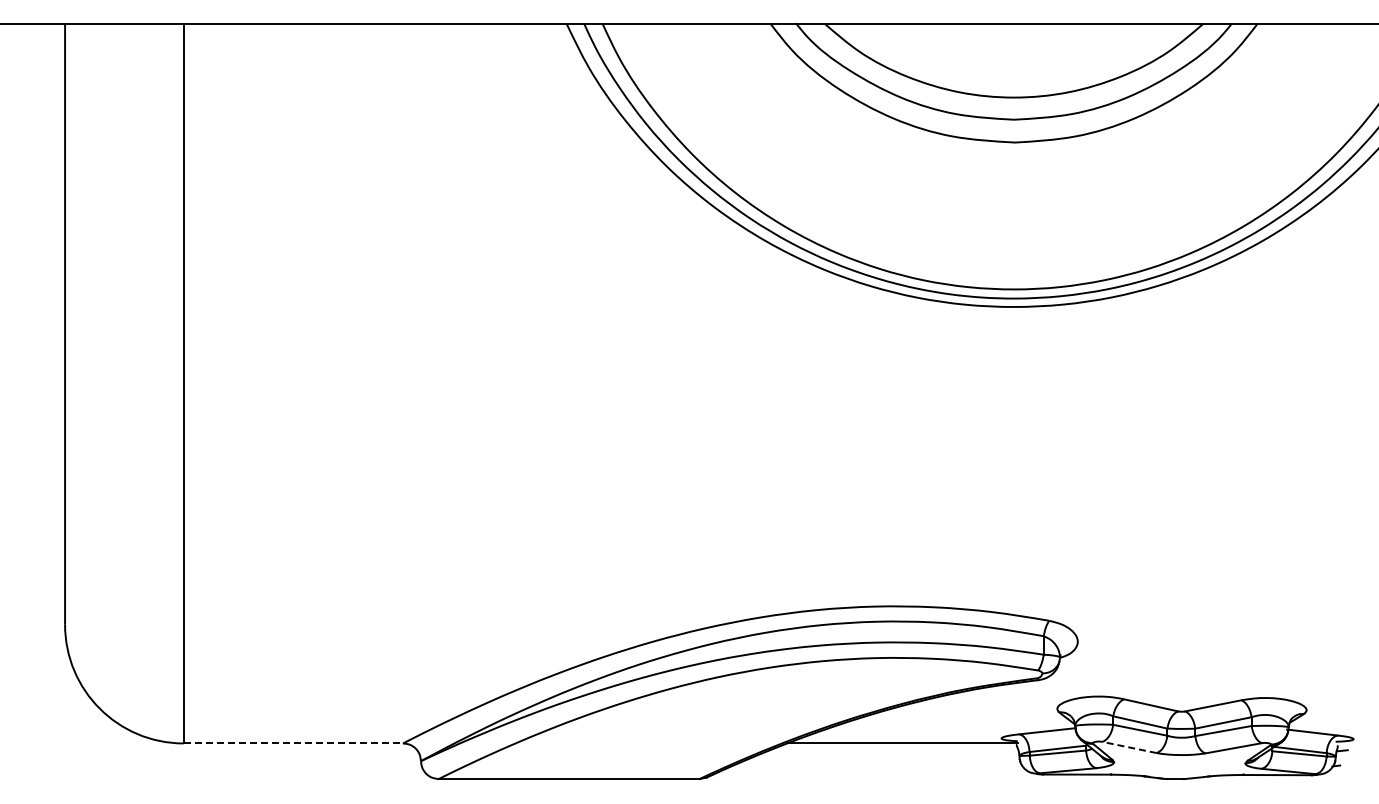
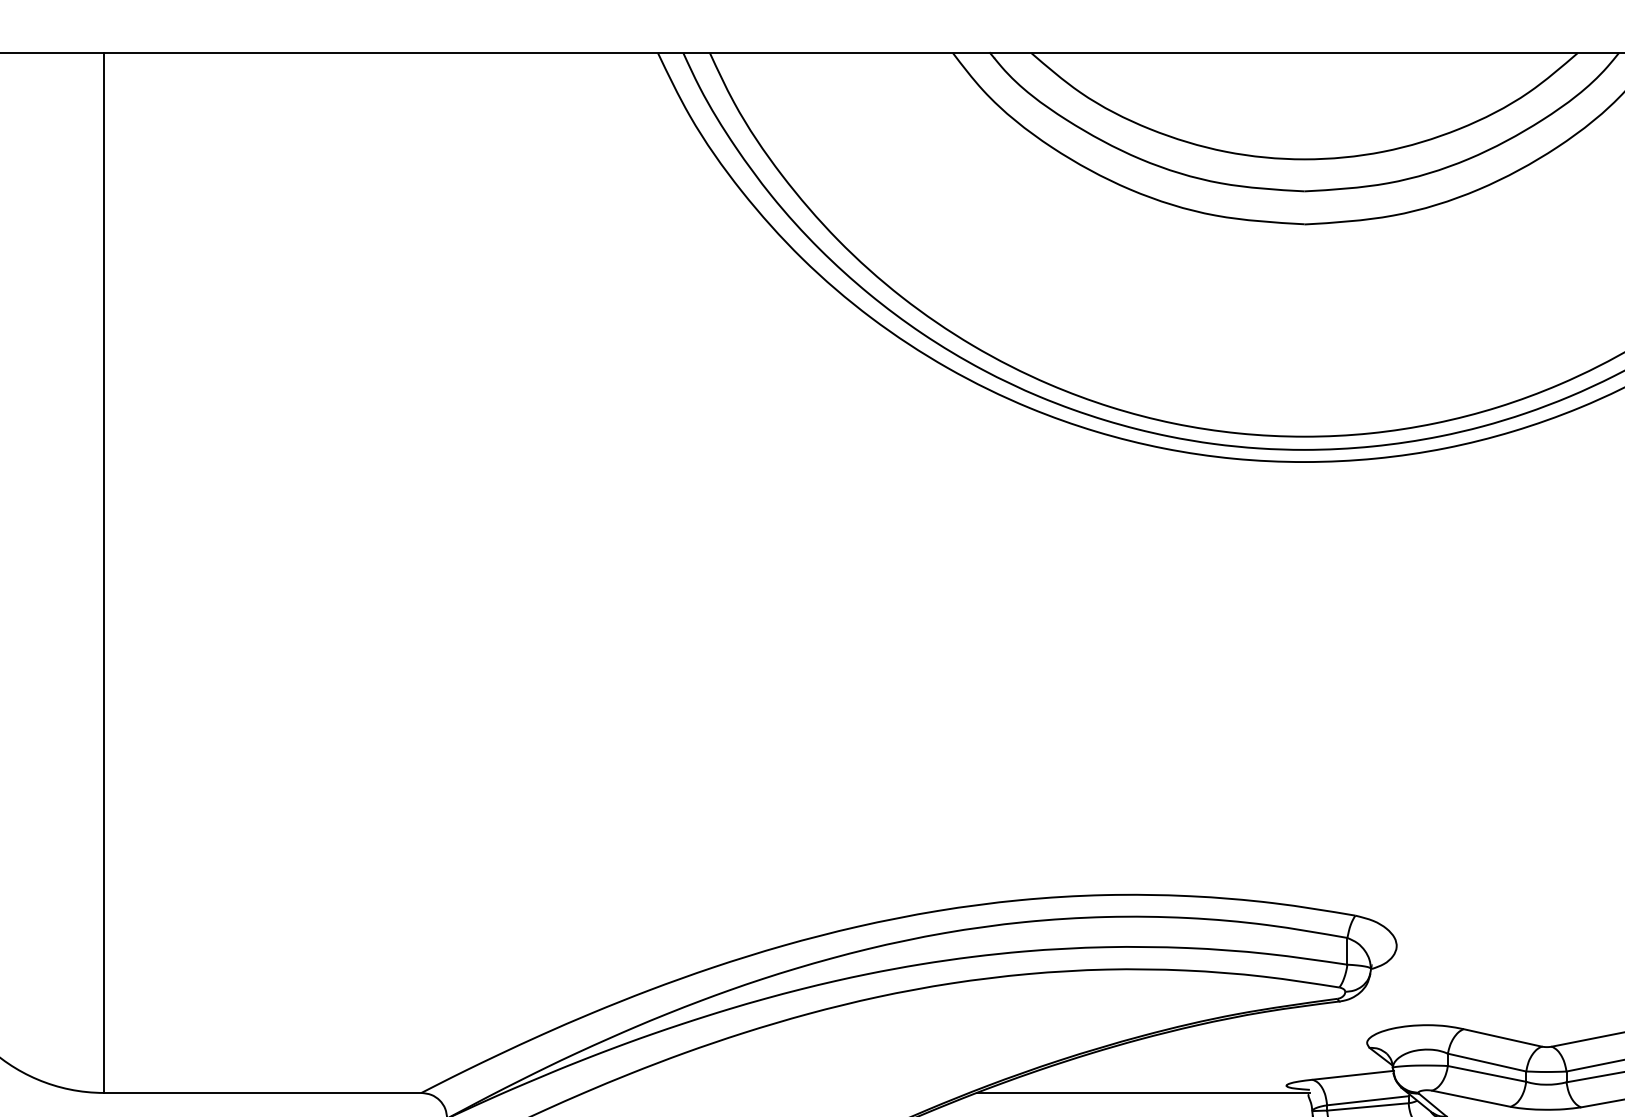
line: (293, 743) -> (262, 1093), dashed -> solid
line: (1129, 747) -> (1471, 1098), dashed -> solid

